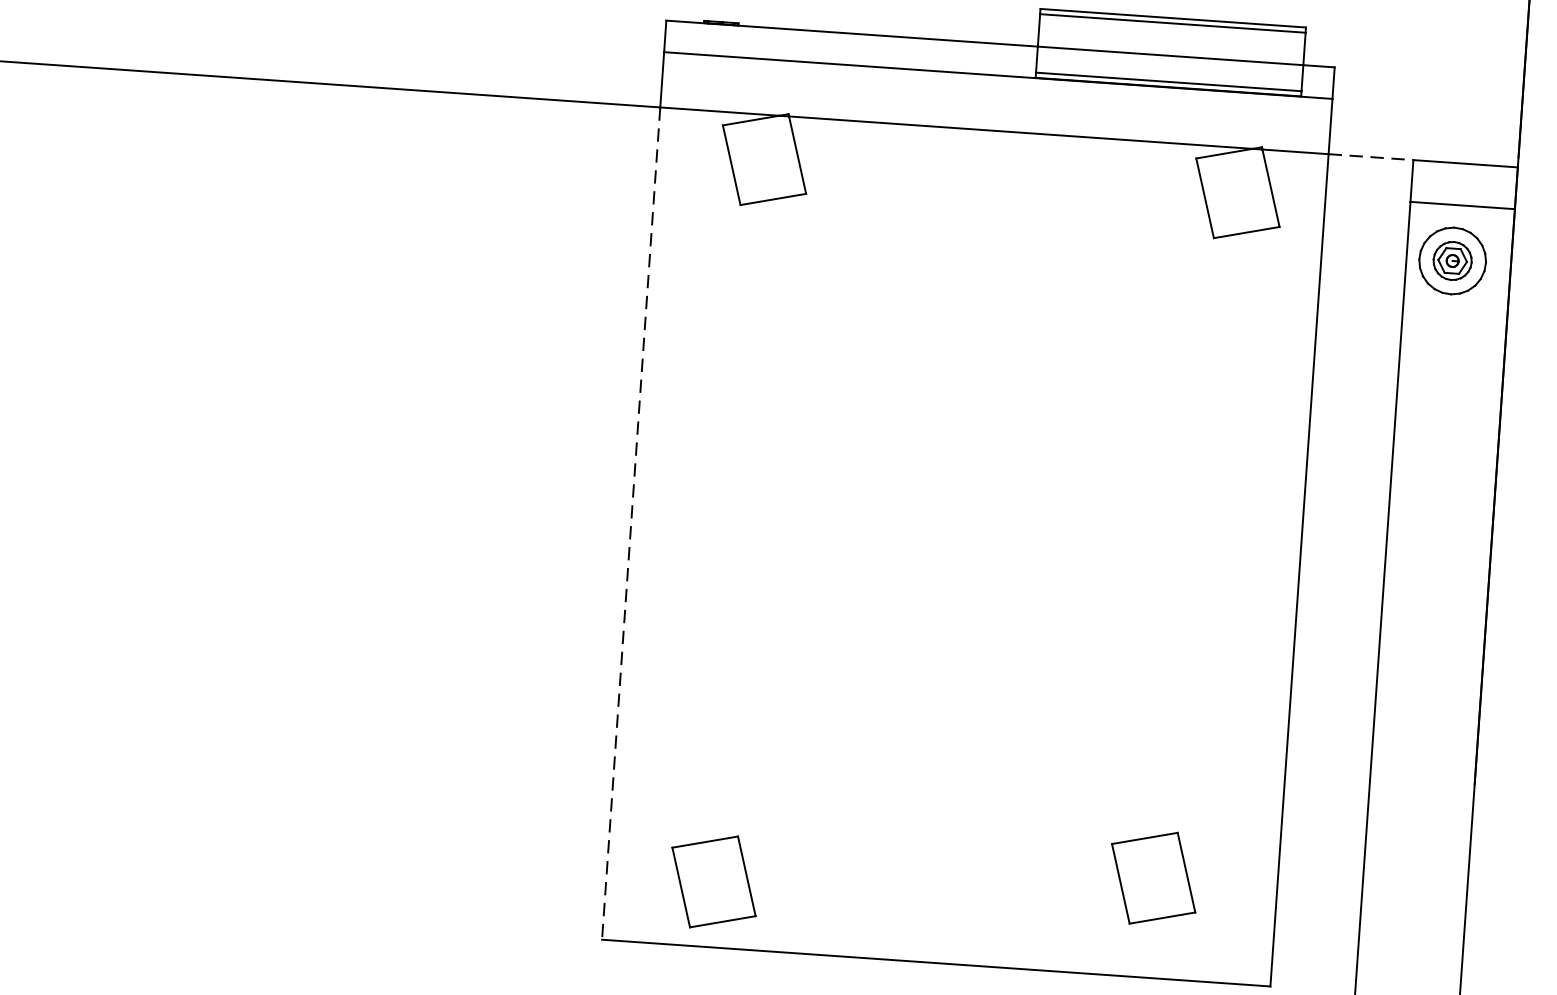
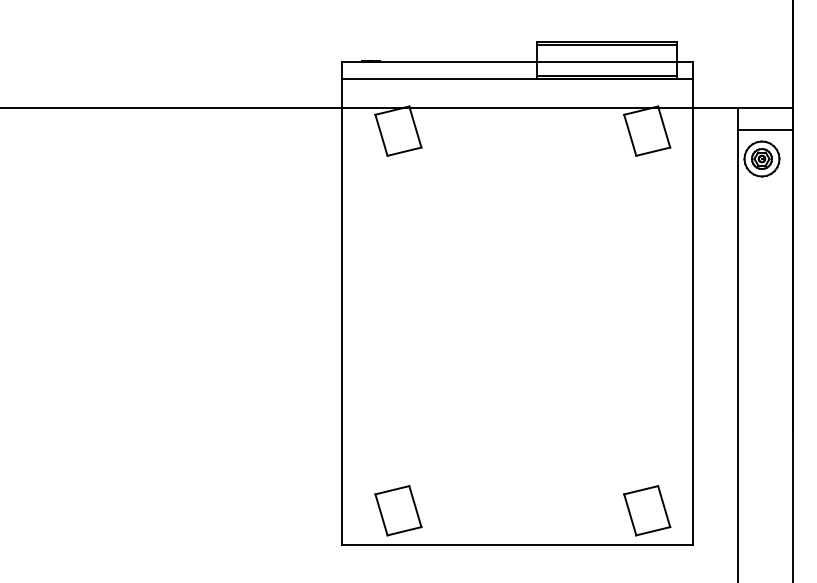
line: (1371, 156) -> (715, 107), dashed -> solid
line: (632, 523) -> (342, 326), dashed -> solid
part: (1154, 877) -> (647, 510), moved

